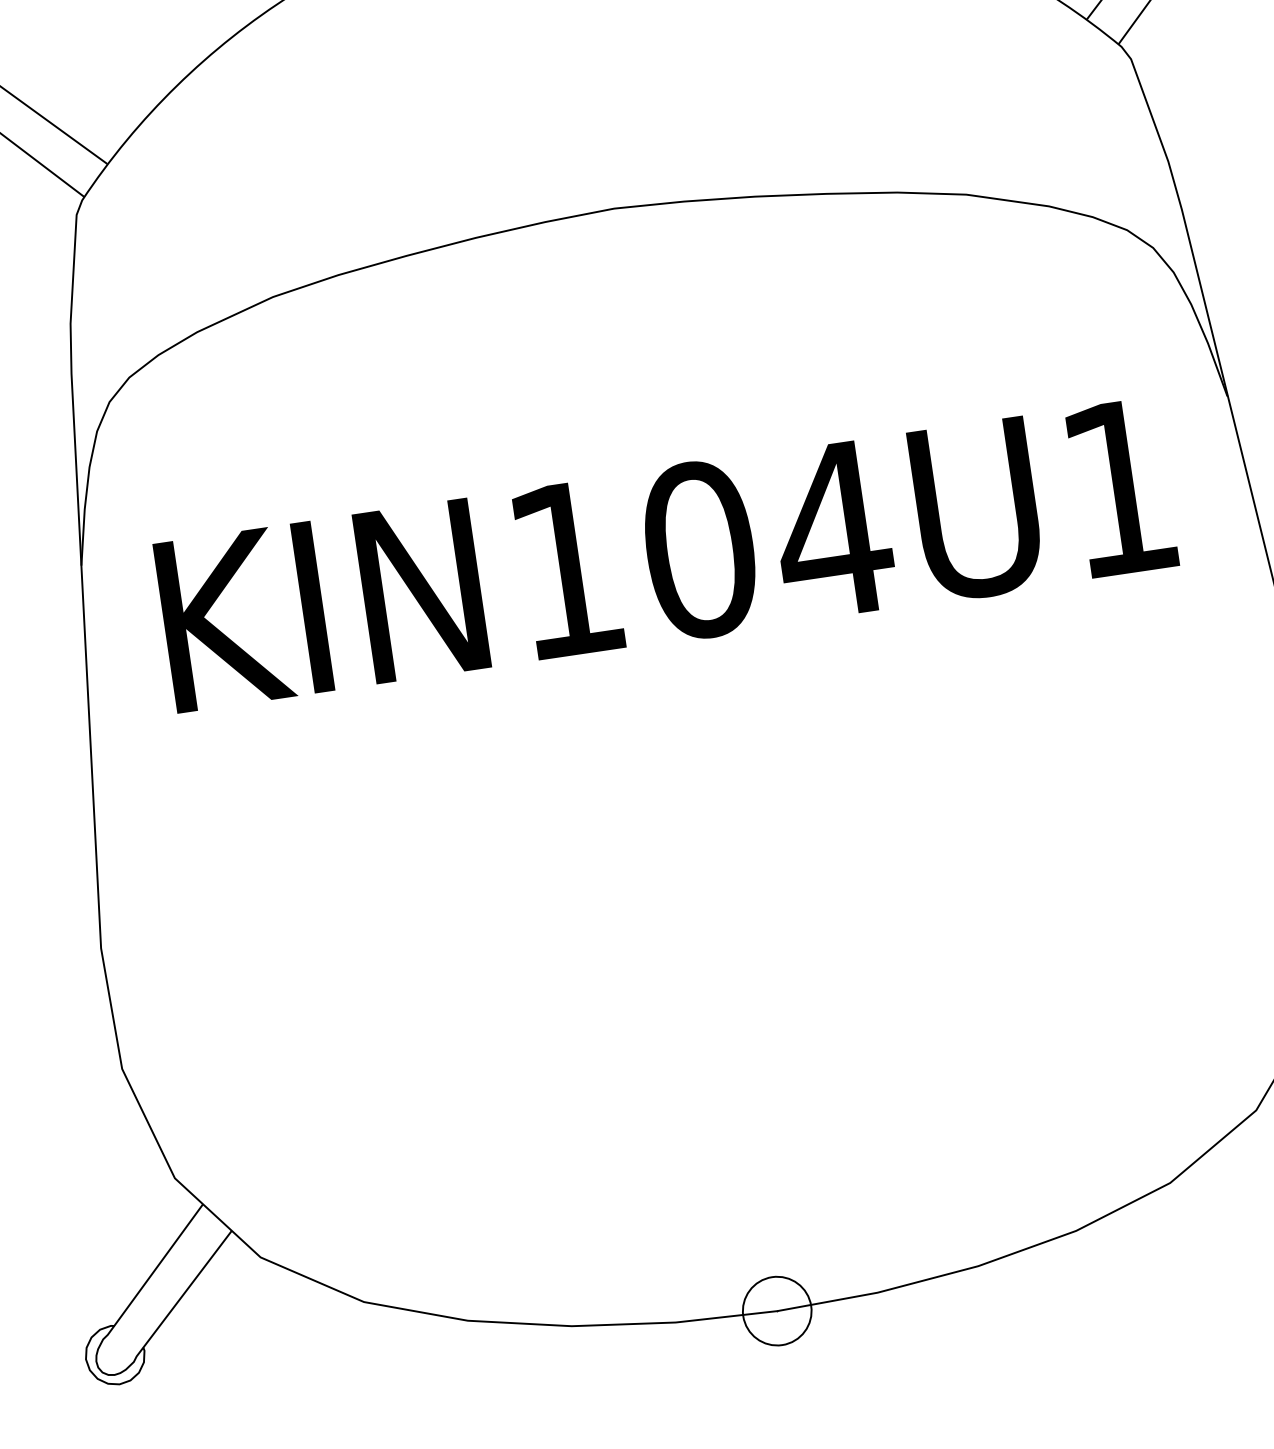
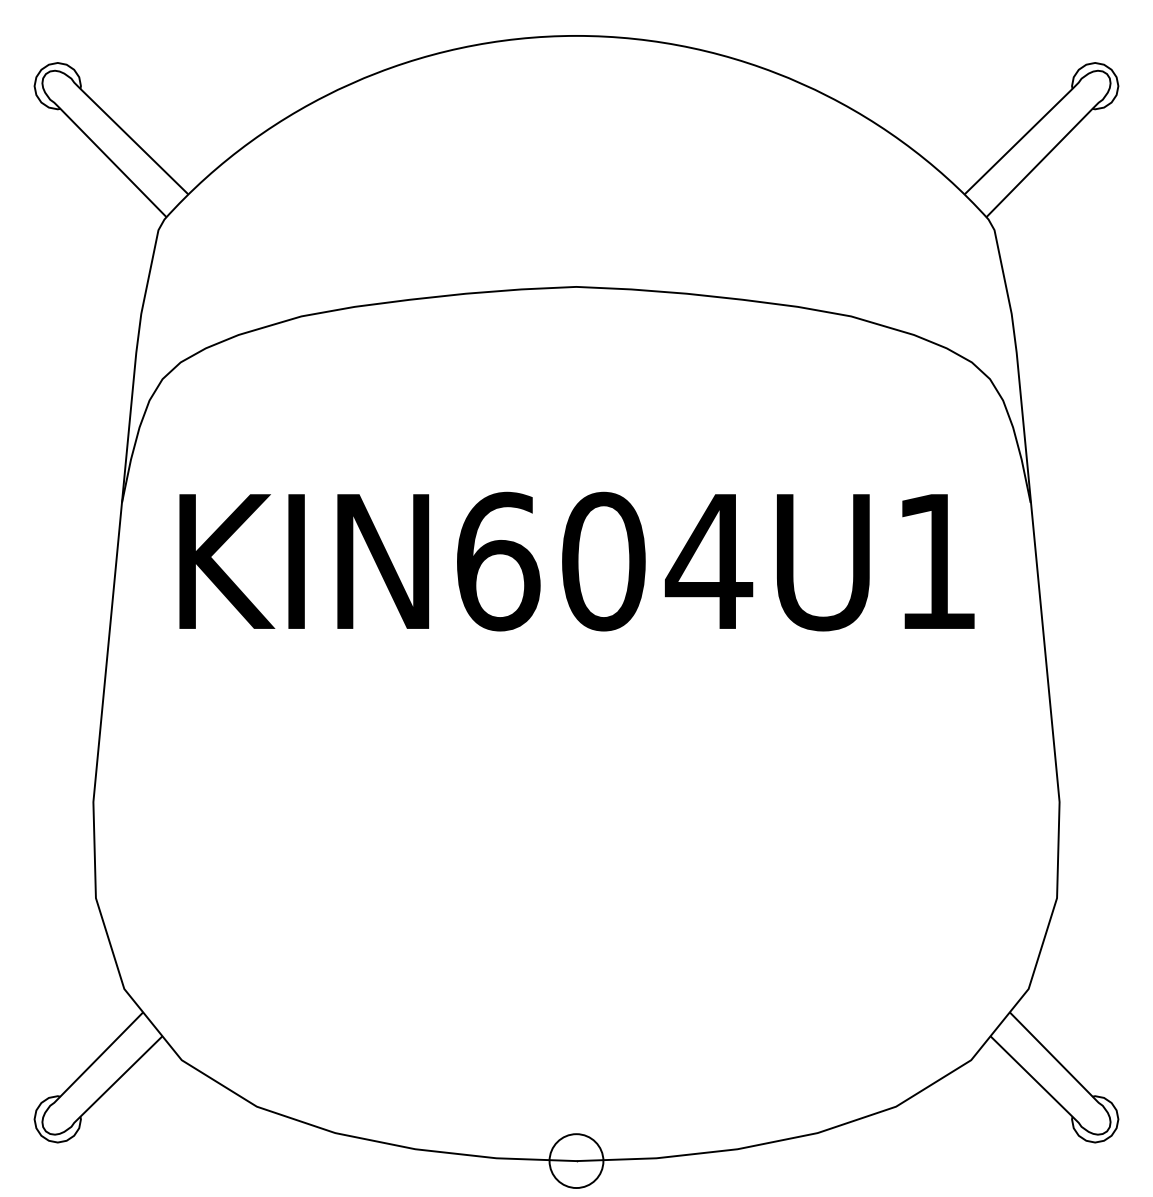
text: (567, 569) -> (498, 561), KIN104U1 -> KIN604U1

